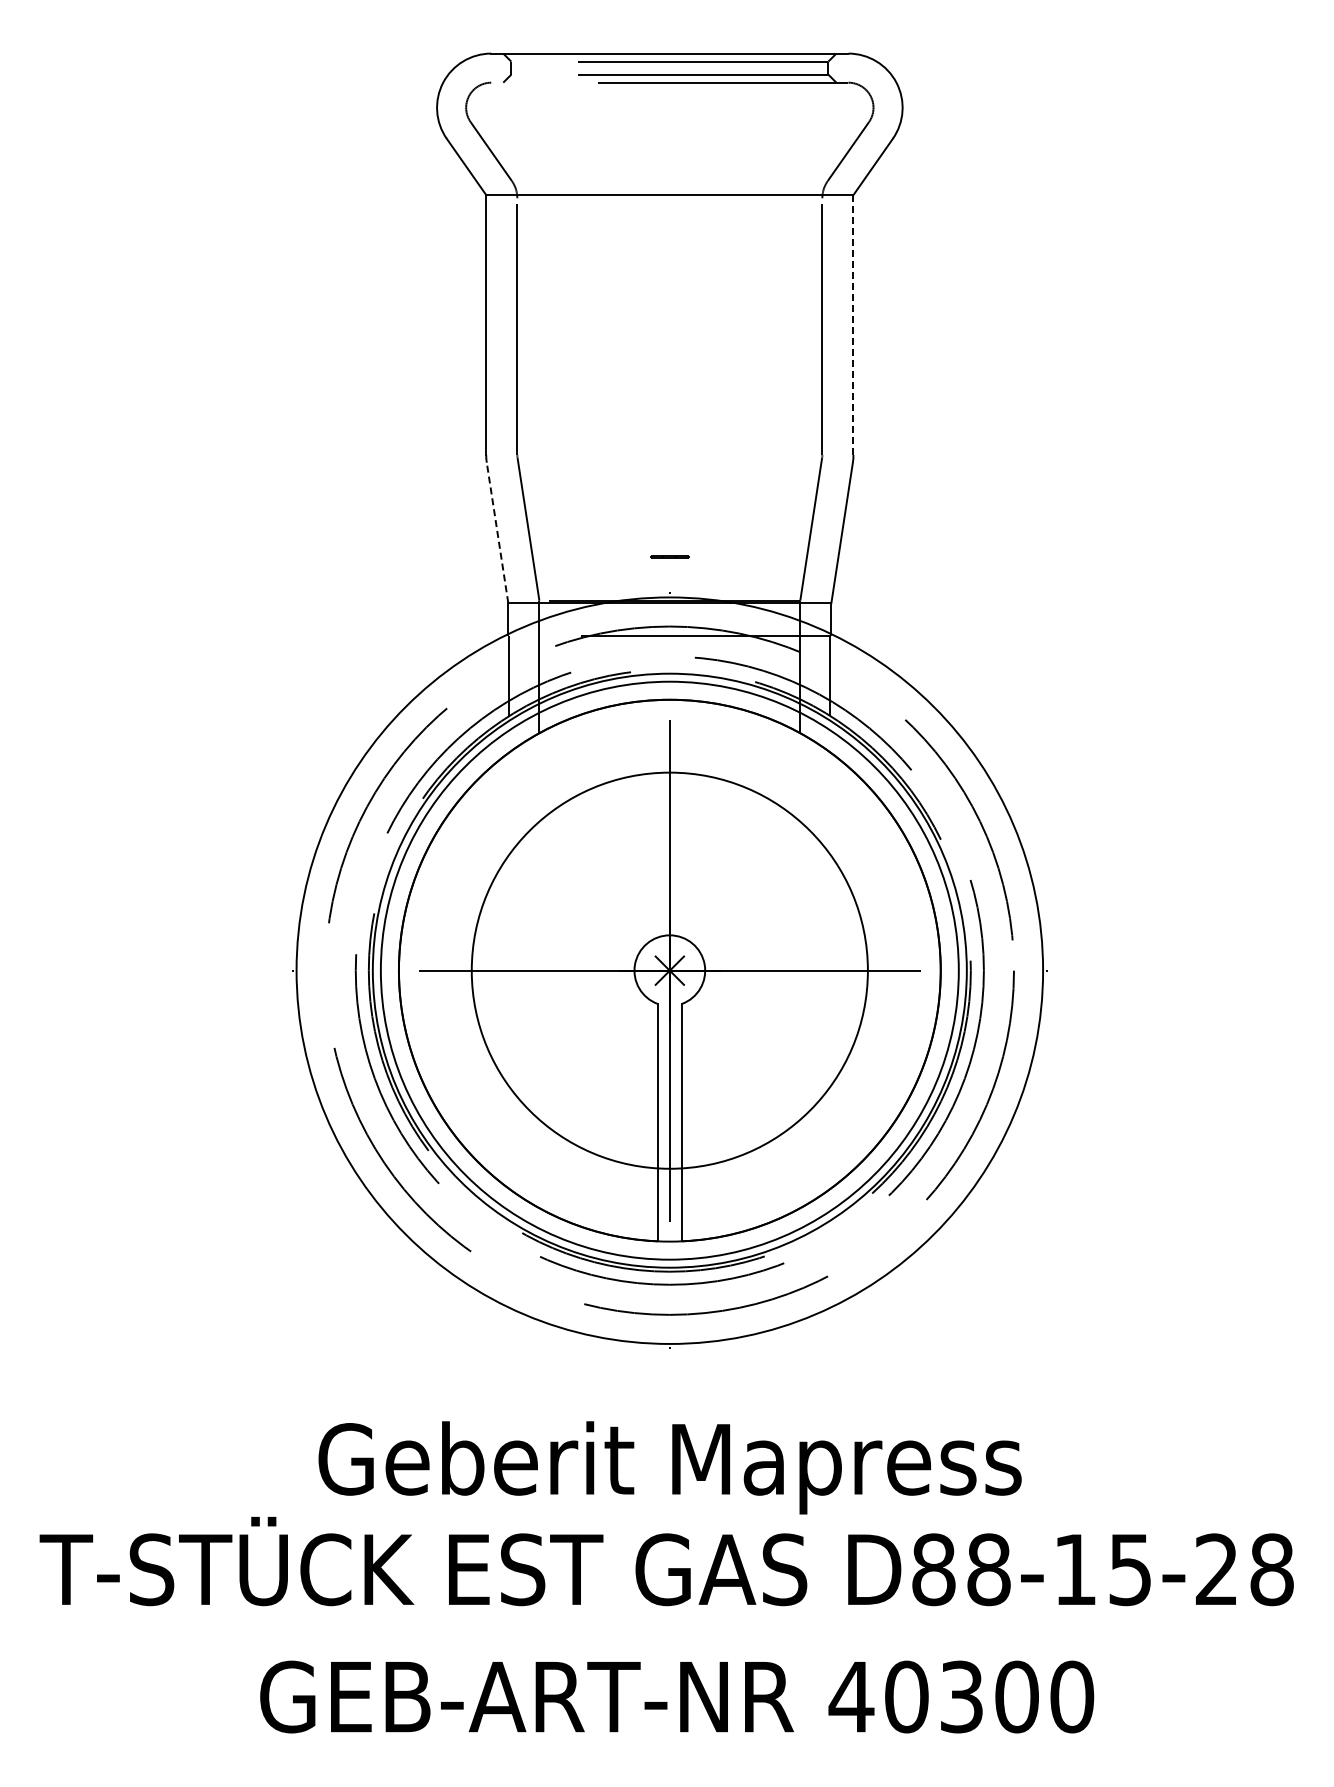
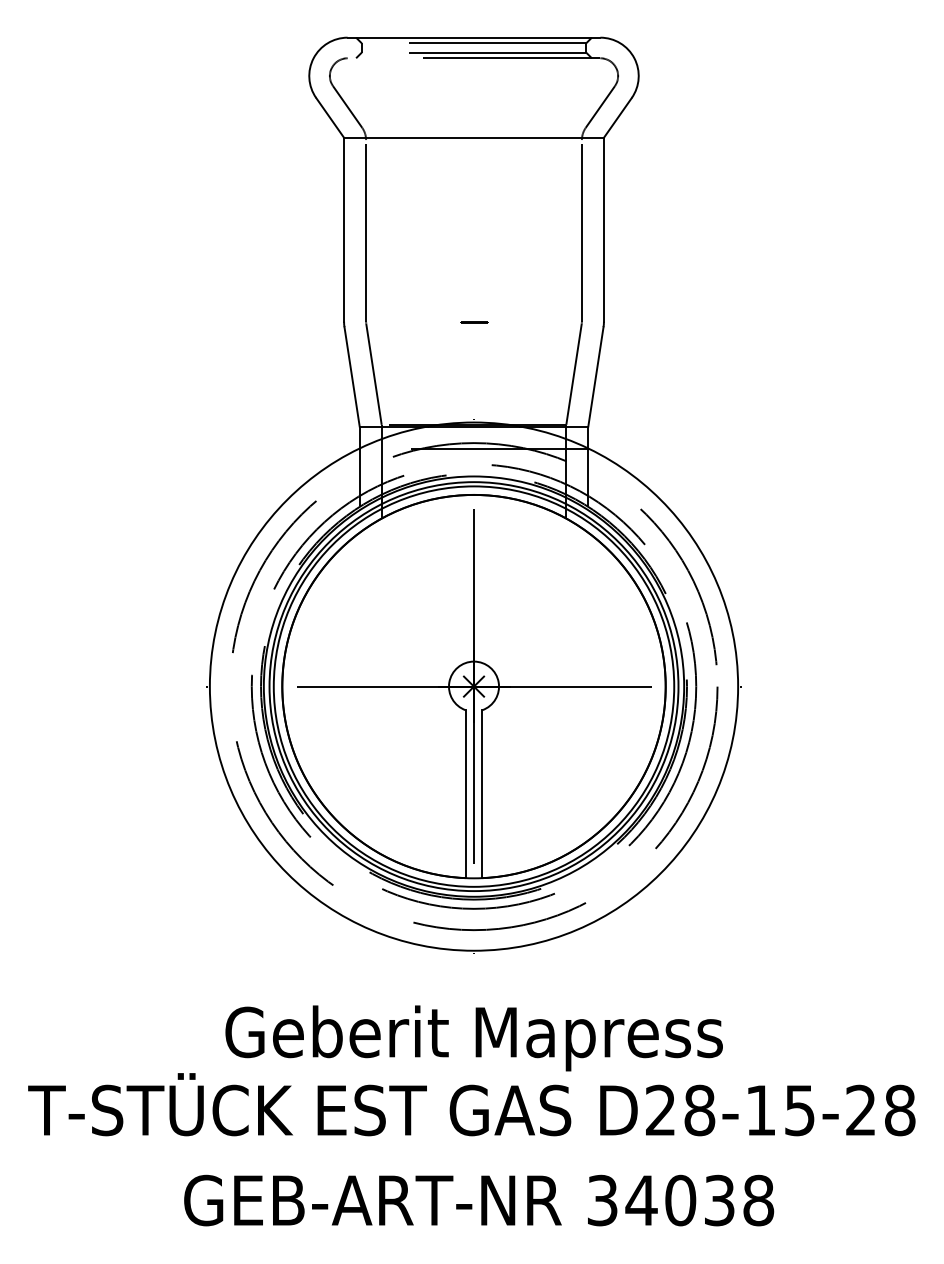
line: (853, 325) -> (603, 230), dashed -> solid
line: (497, 532) -> (352, 376), dashed -> solid
line: (669, 556) -> (473, 322), moved
circle: (669, 970) -> (473, 686), size x1.43
text: (933, 1569) -> (660, 1110), D88-15-28 -> D28-15-28
text: (961, 1696) -> (680, 1200), 40300 -> 34038

